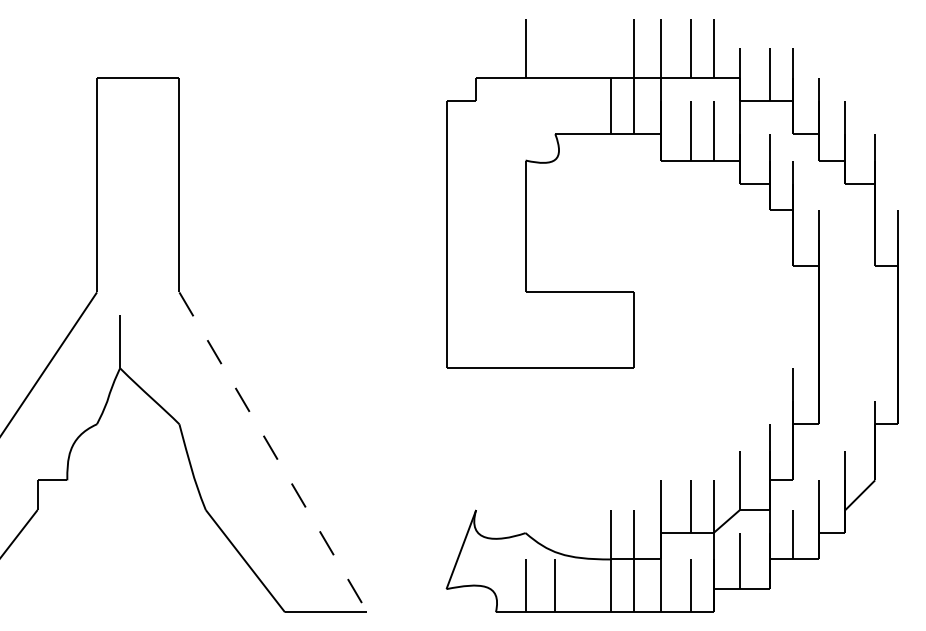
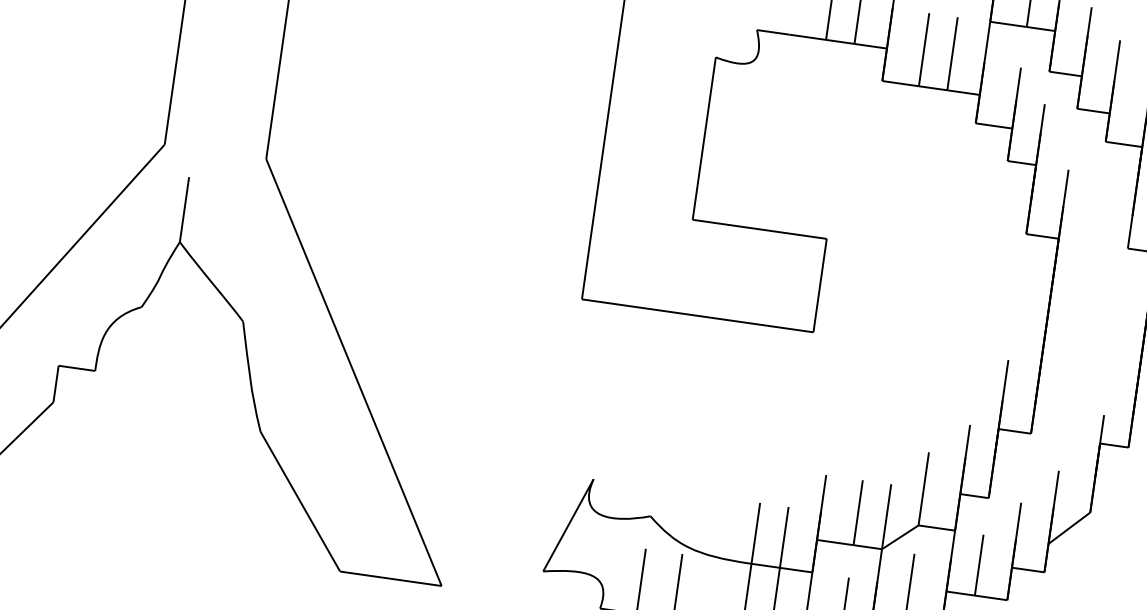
line: (273, 452) -> (354, 372), dashed -> solid

